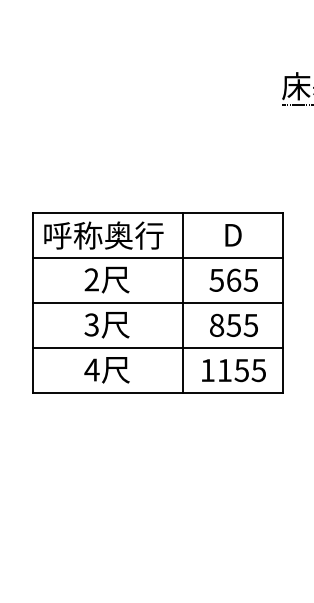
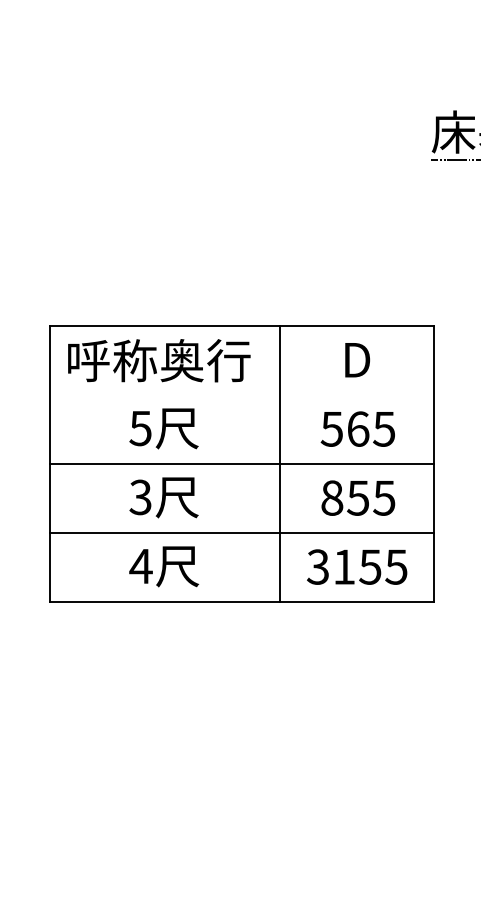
line: (157, 257) -> (241, 394), removed
text: (91, 279) -> (140, 427), 2 -> 5
text: (207, 370) -> (317, 567), 1155 -> 3155

